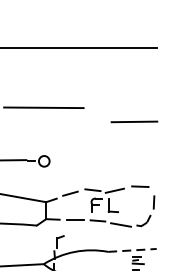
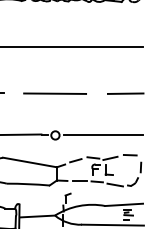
line: (134, 121) -> (125, 93), moved
line: (105, 160) -> (103, 134), added
line: (132, 249) -> (124, 204), dashed -> solid

